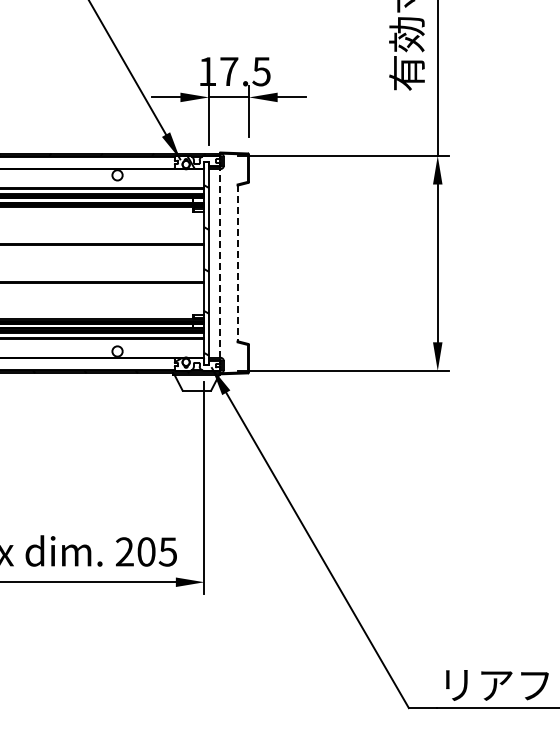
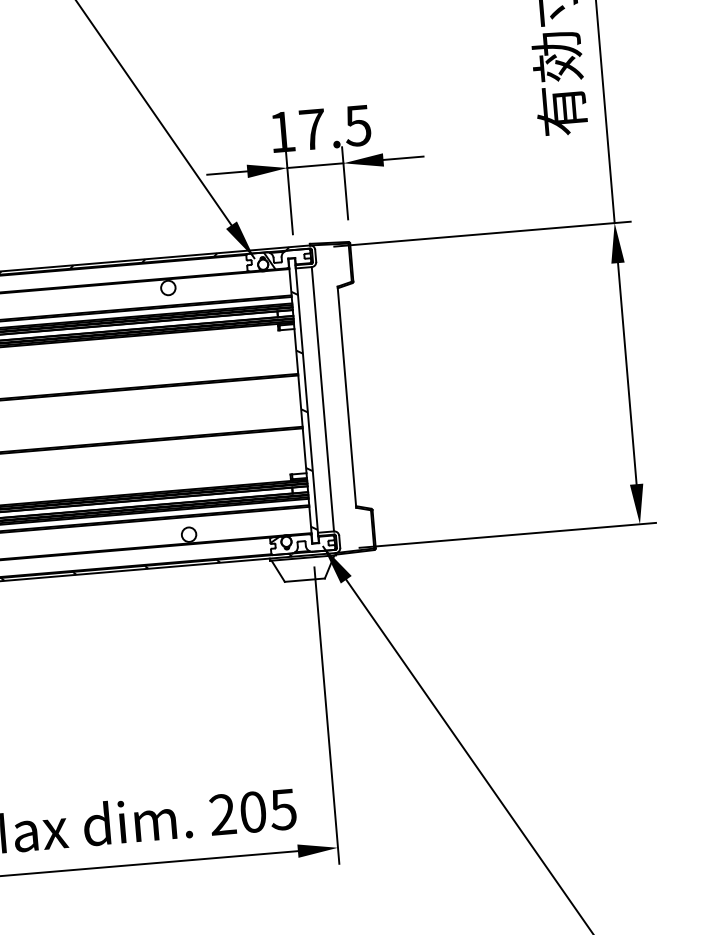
line: (220, 262) -> (322, 397), dashed -> solid
line: (237, 263) -> (346, 397), dashed -> solid

